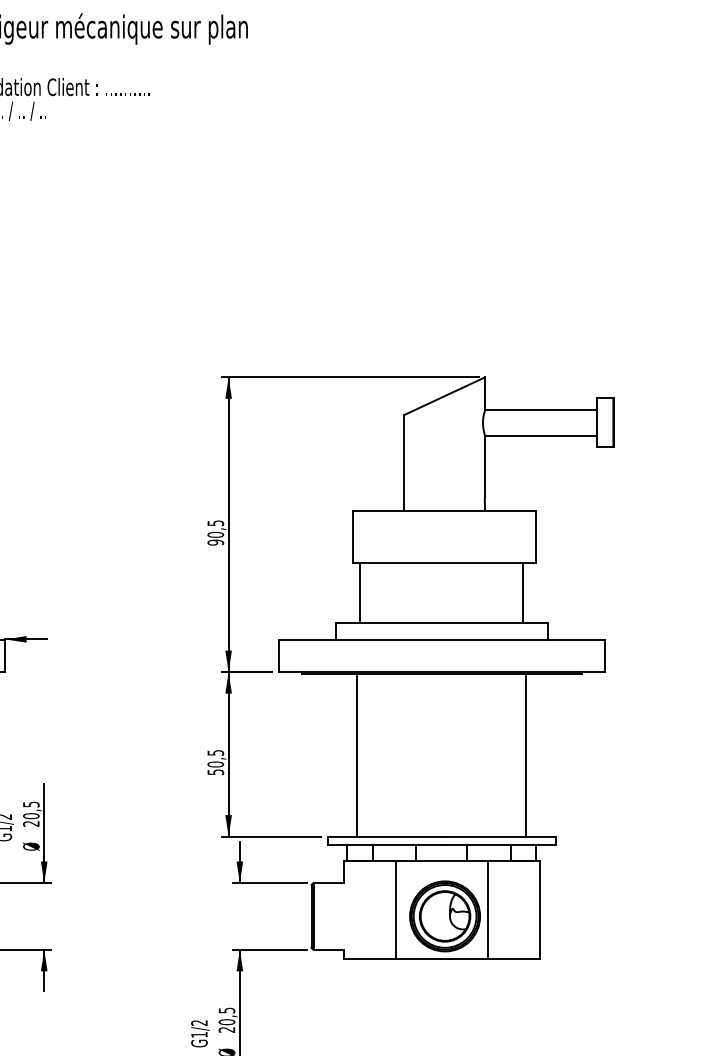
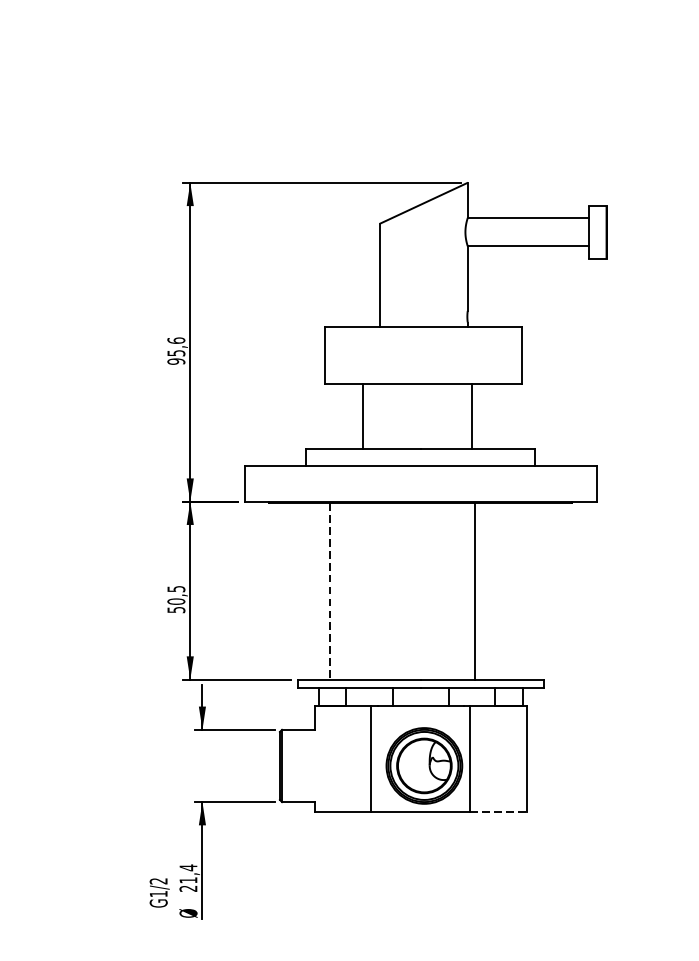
text: (215, 528) -> (176, 346), 90,5 -> 95,6
line: (360, 593) -> (363, 416), moved
line: (523, 593) -> (472, 416), moved
line: (526, 754) -> (475, 590), moved
line: (357, 755) -> (329, 591), solid -> dashed
line: (513, 958) -> (498, 811), solid -> dashed
text: (226, 1016) -> (187, 874), 20,5 -> 21,4

